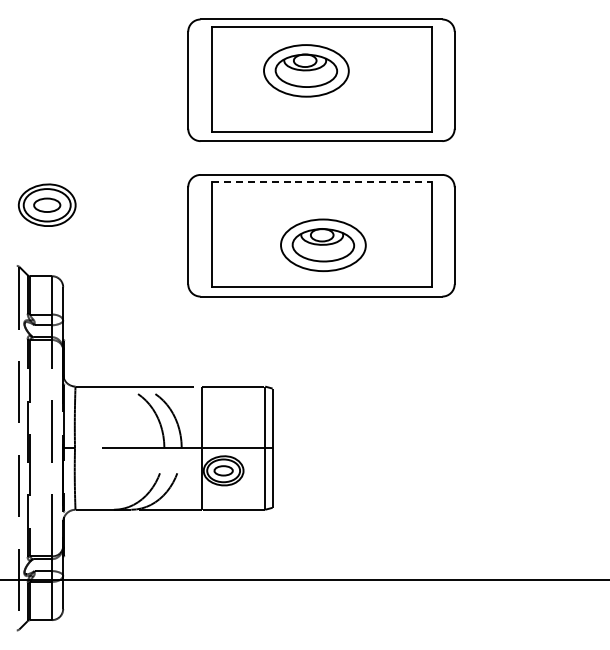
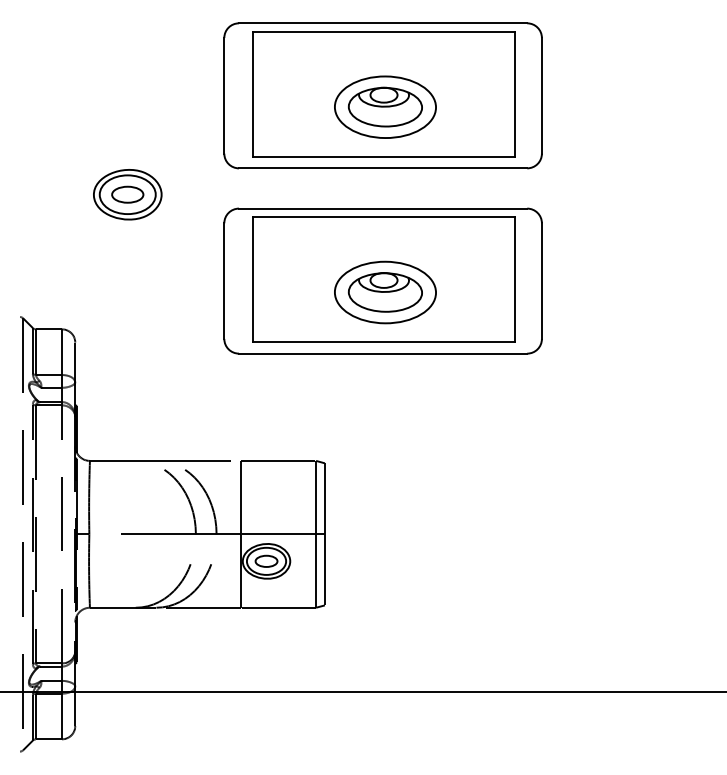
part: (306, 70) -> (385, 106), moved
line: (322, 182) -> (384, 217), dashed -> solid
part: (46, 204) -> (126, 193), moved

